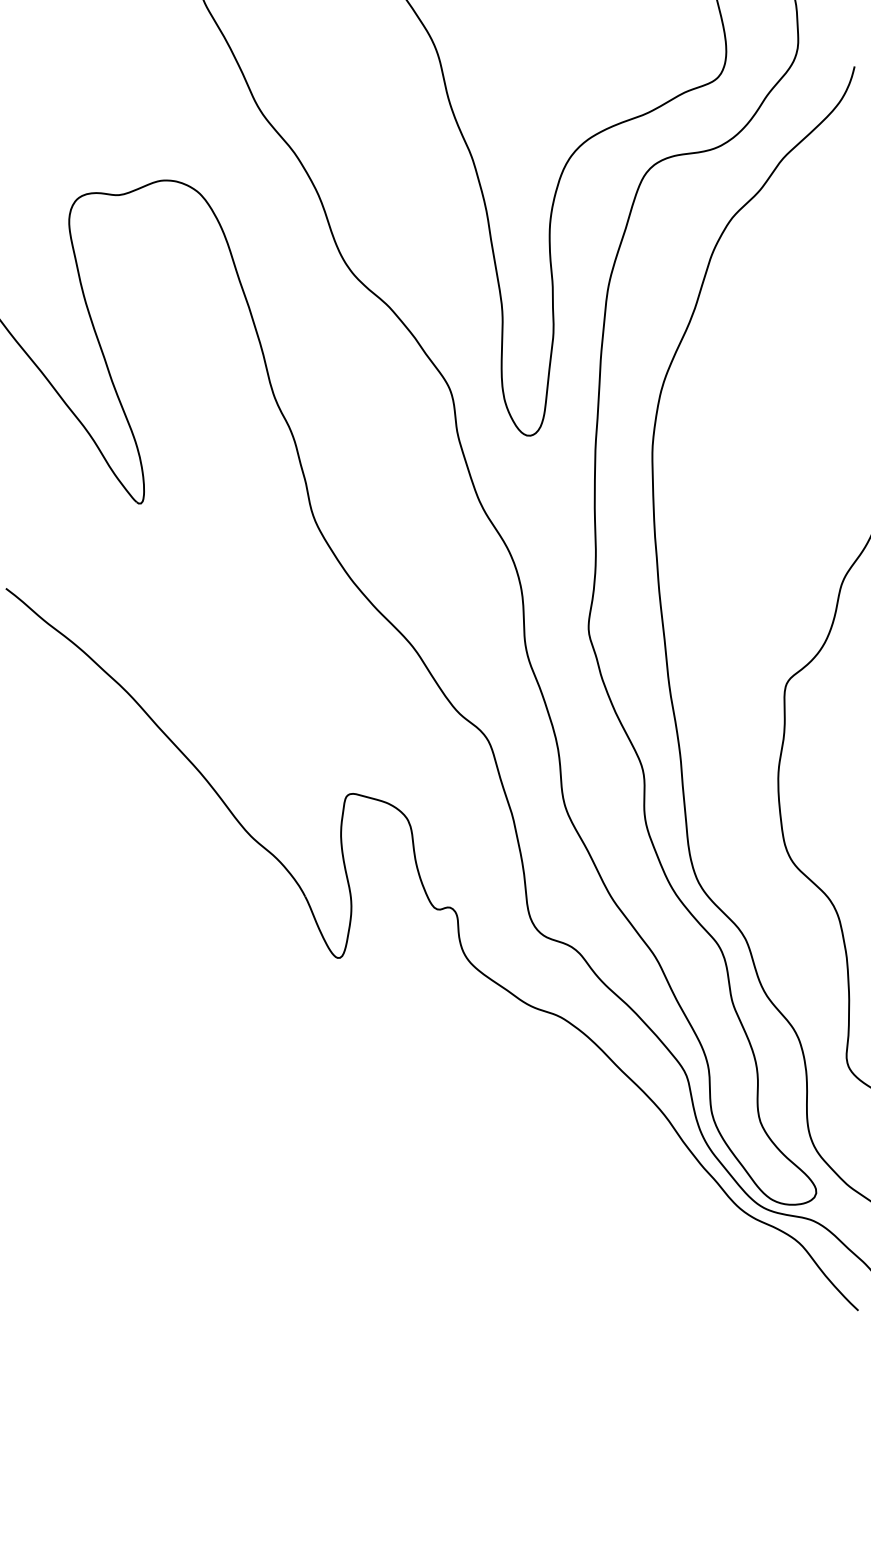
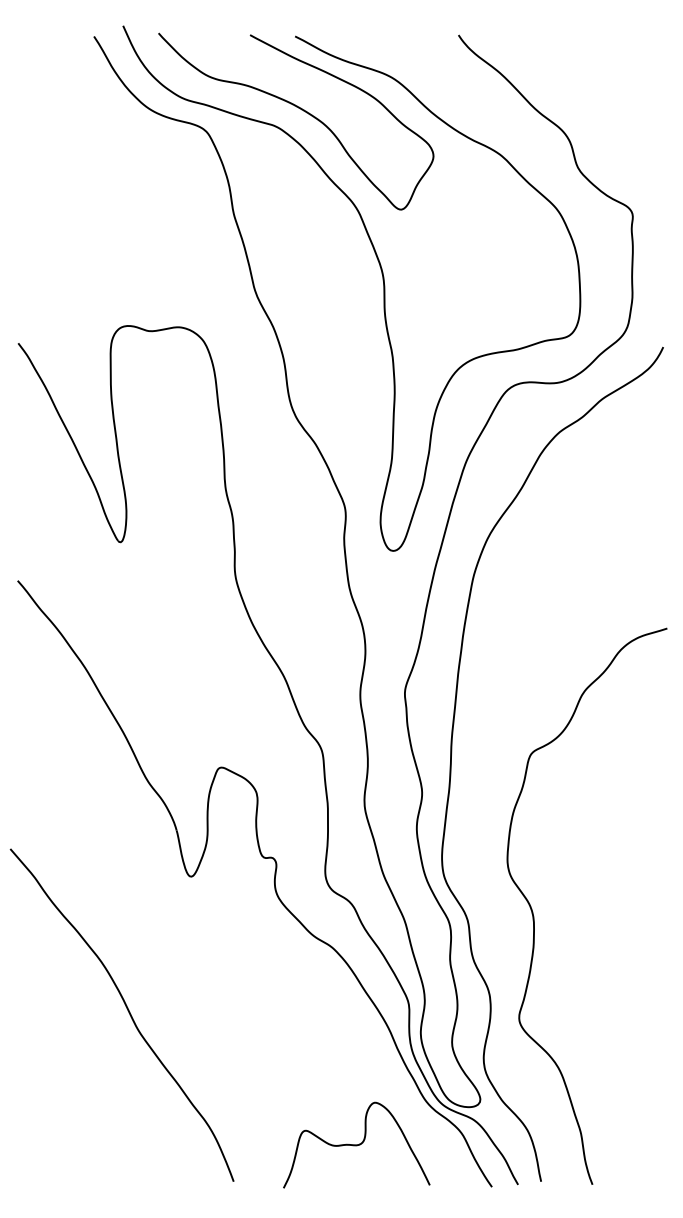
curve: (290, 1170) -> (128, 1013), added
curve: (653, 1289) -> (356, 1144), added

